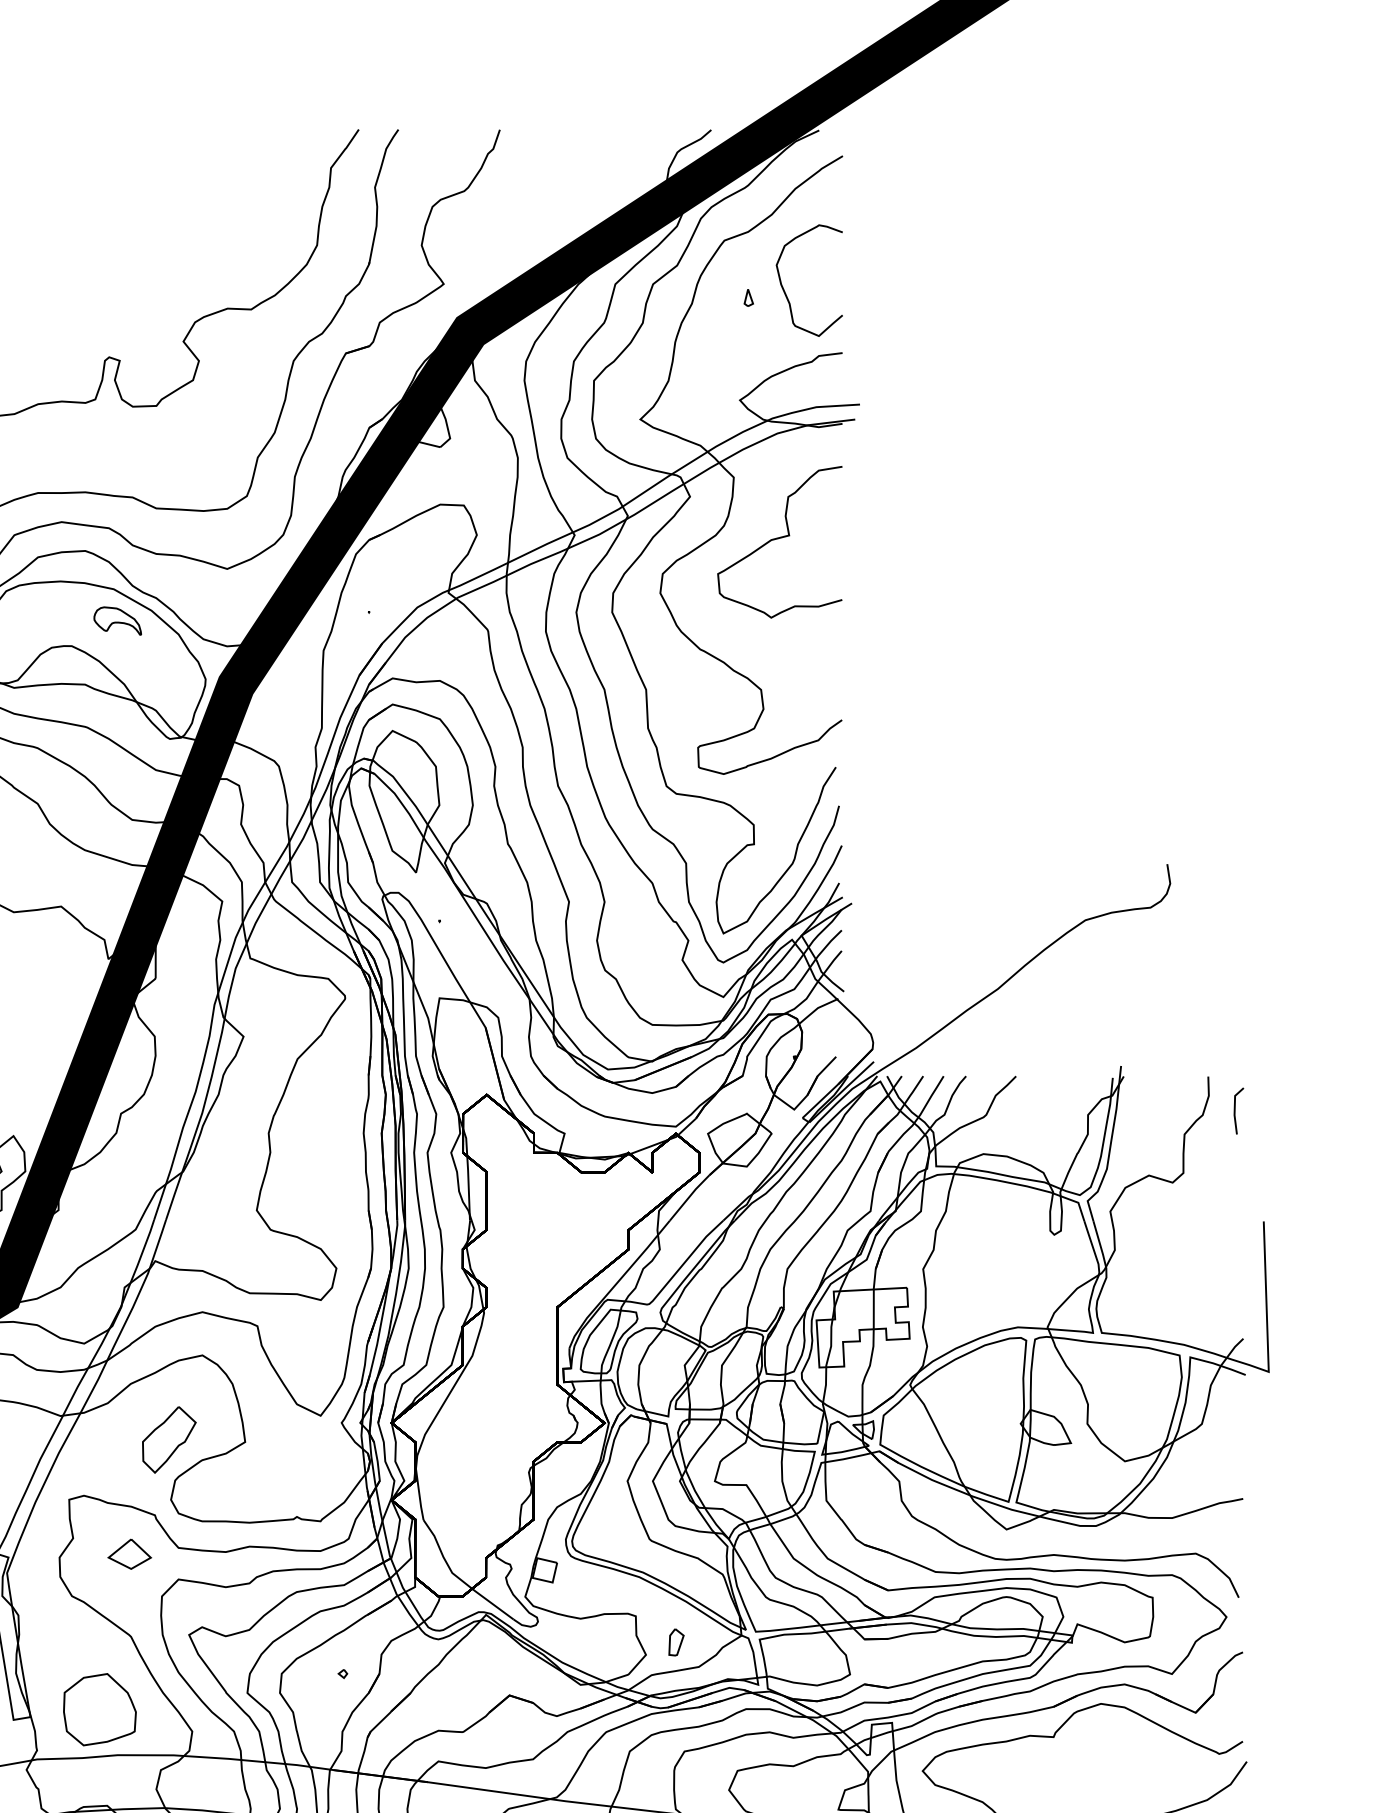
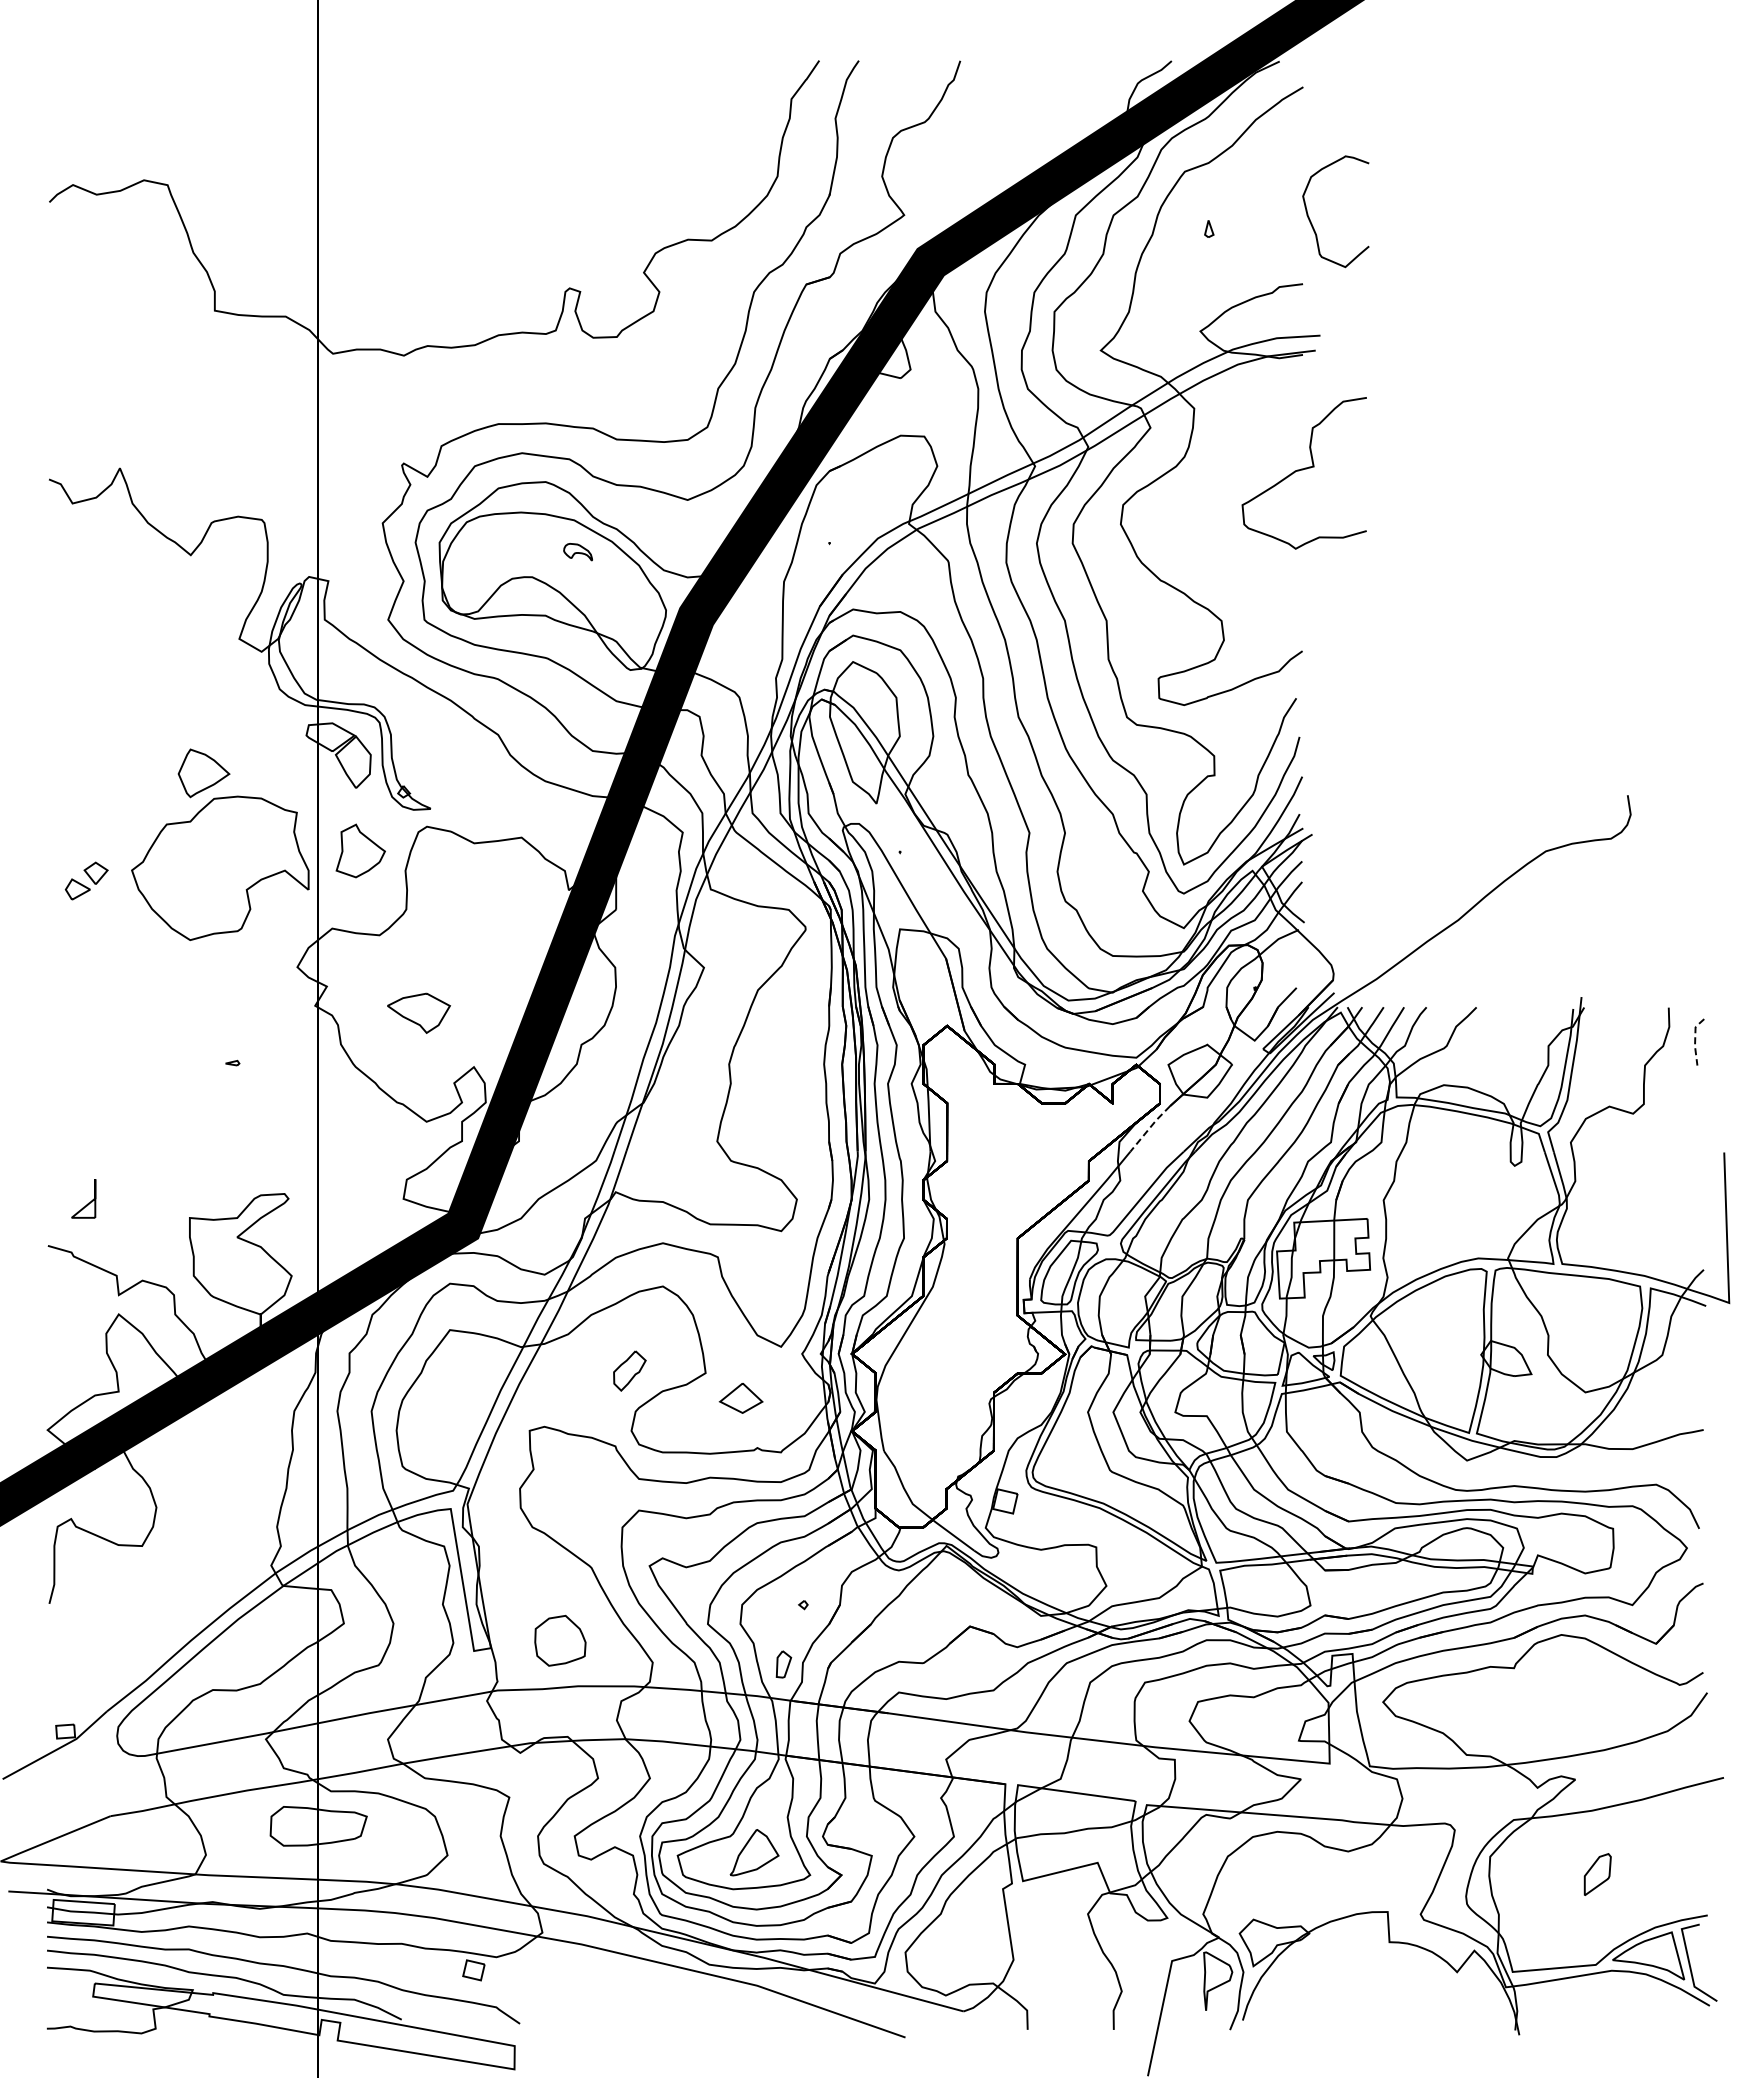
curve: (786, 292) -> (1312, 223), moved
curve: (779, 539) -> (1303, 470), moved
part: (117, 620) -> (577, 551), size x0.6
line: (1235, 1109) -> (1695, 1040), solid -> dashed
line: (690, 1196) -> (1150, 1127), solid -> dashed
part: (169, 1439) -> (629, 1370), size x0.6
part: (129, 1554) -> (740, 1398), moved
part: (676, 1642) -> (783, 1664), moved
part: (100, 1709) -> (560, 1640), size x0.7

